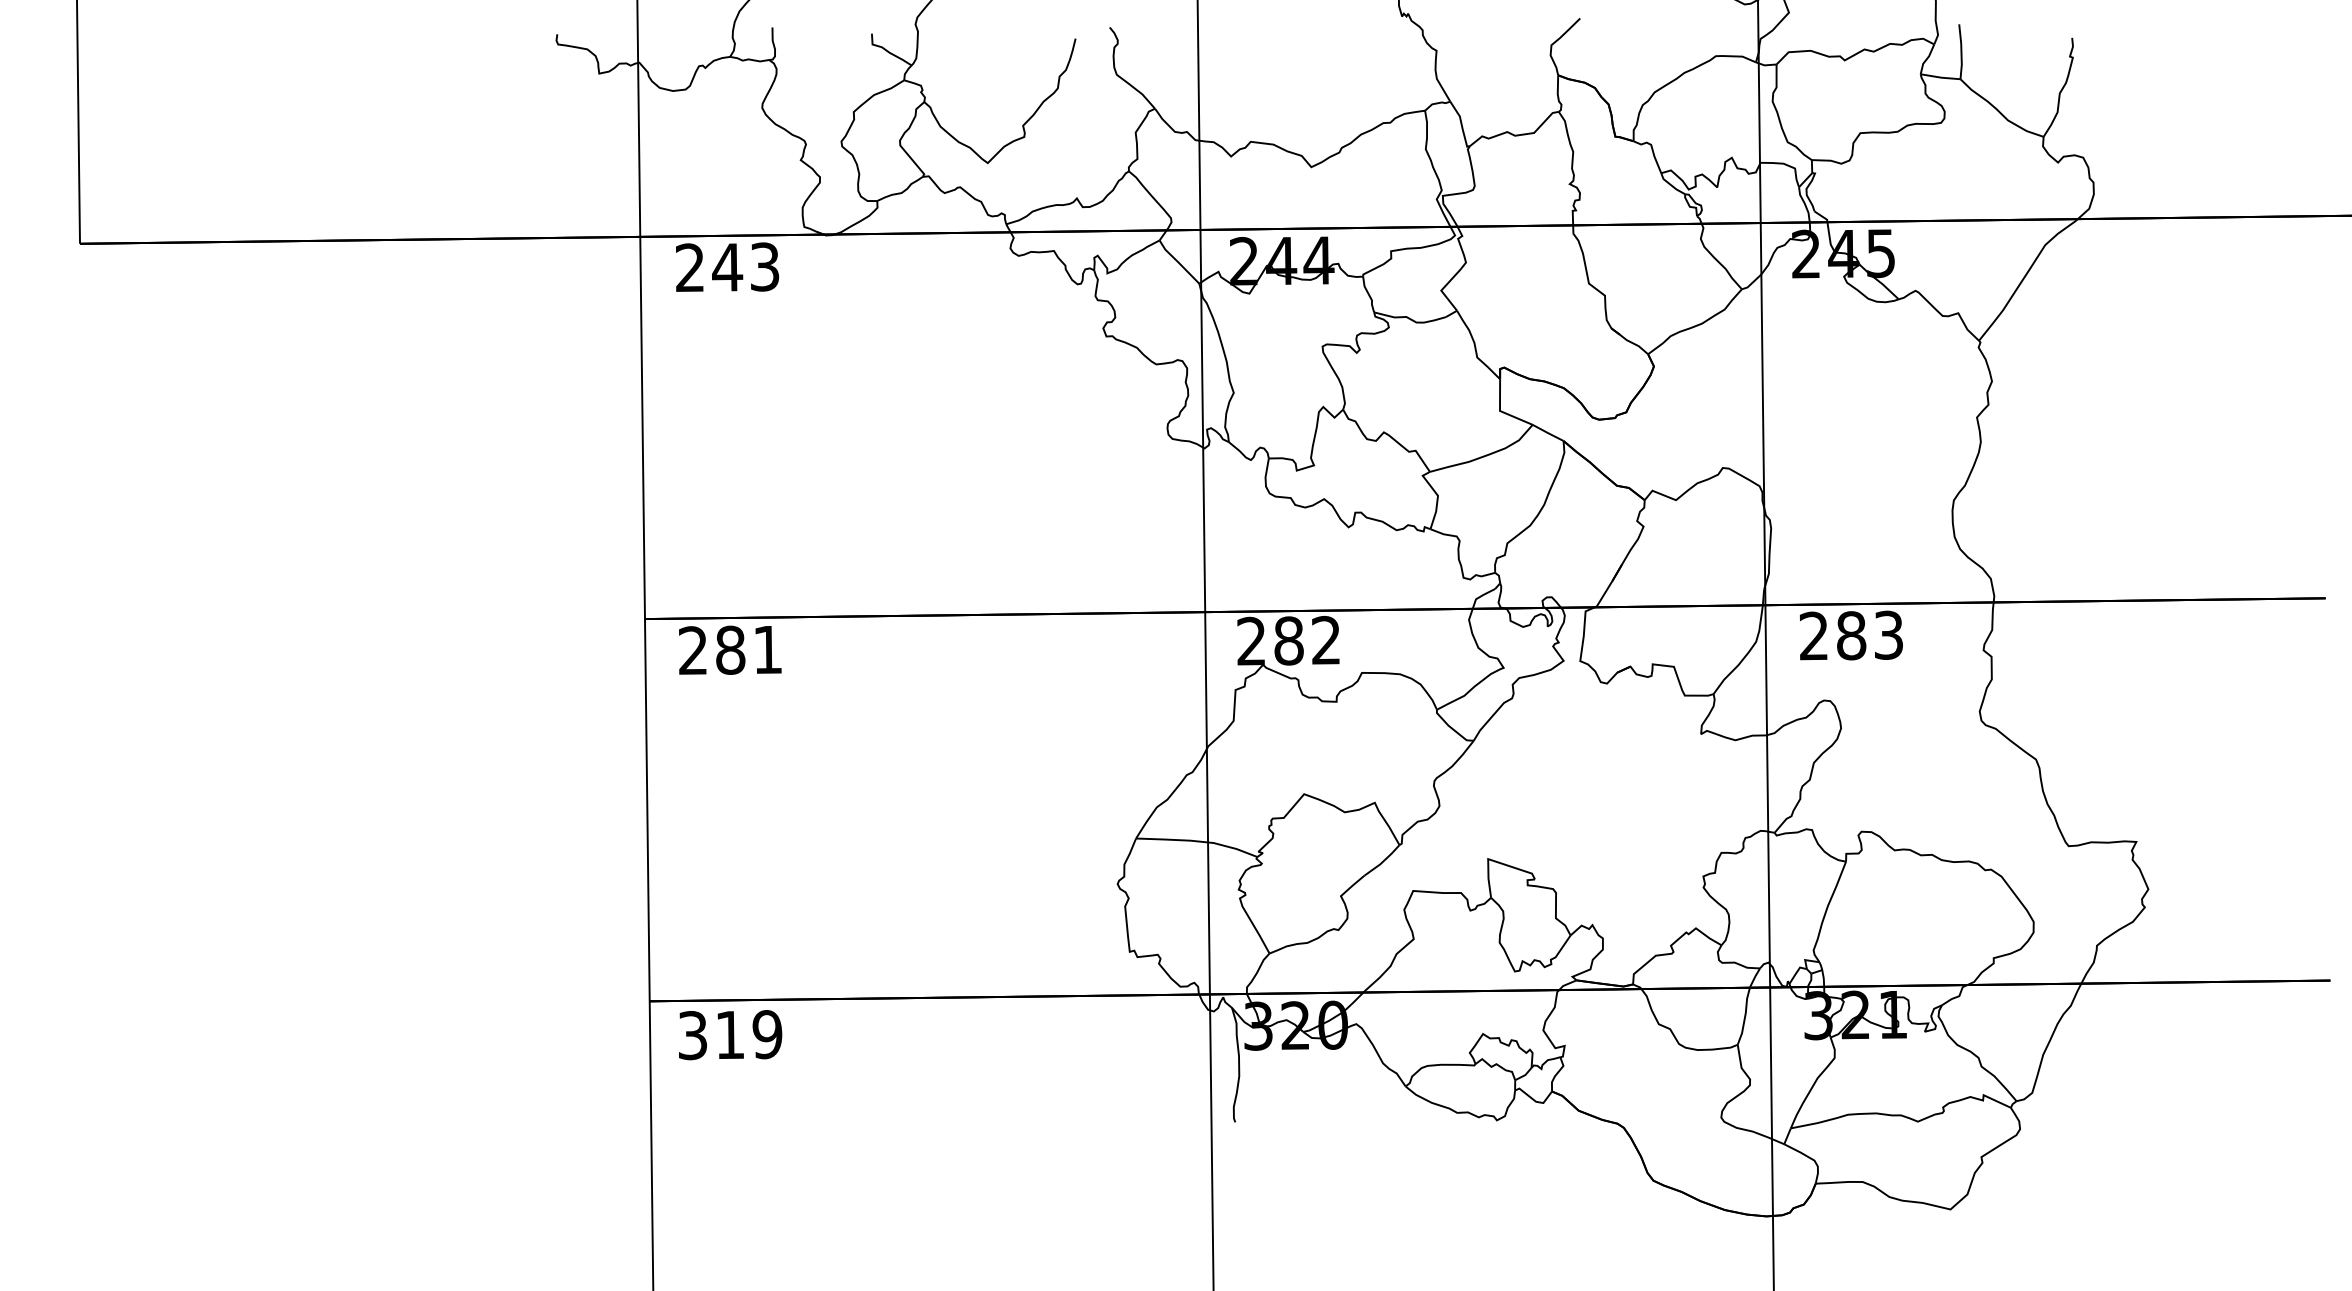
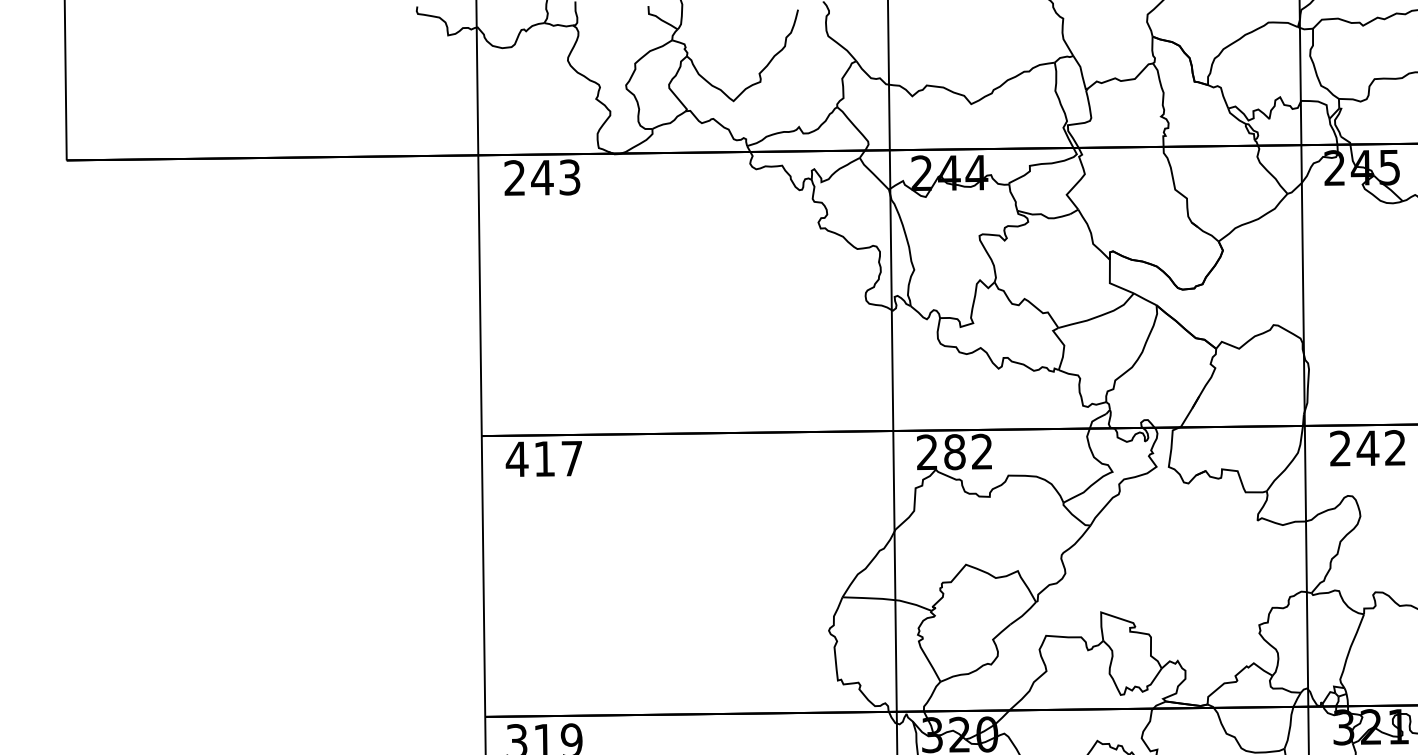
text: (1868, 635) -> (1380, 448), 283 -> 242
text: (729, 649) -> (543, 458), 281 -> 417

